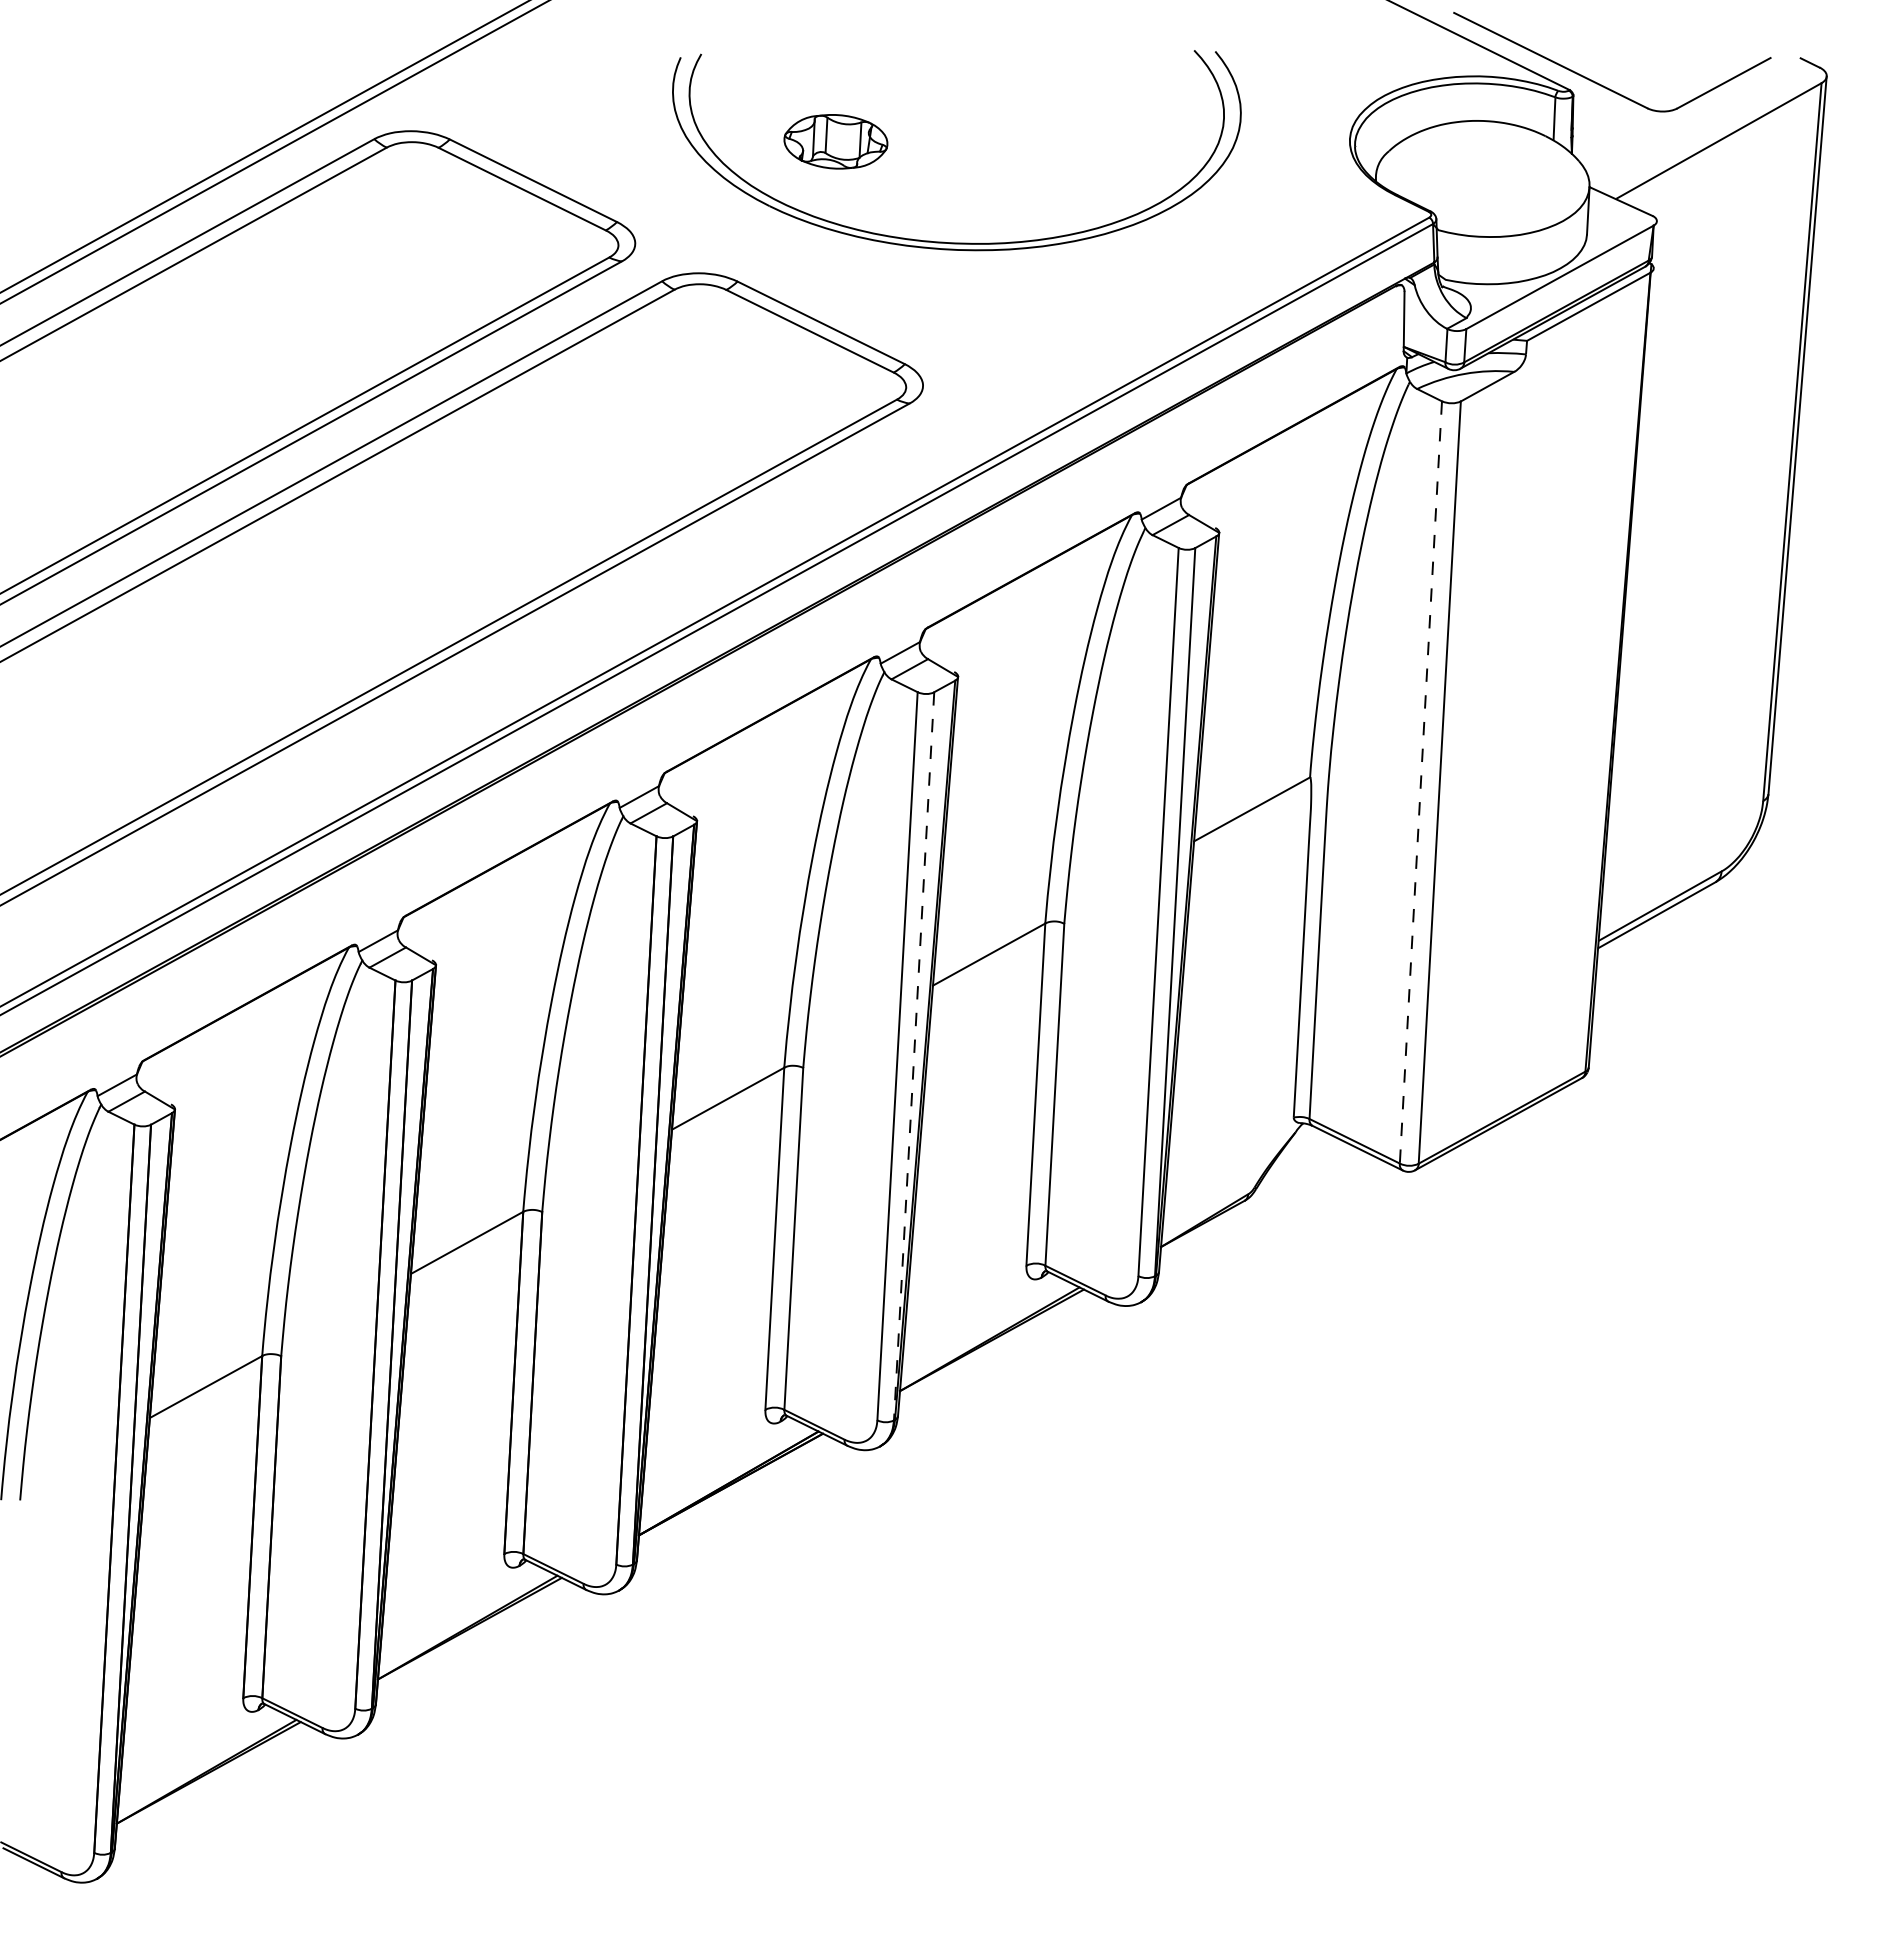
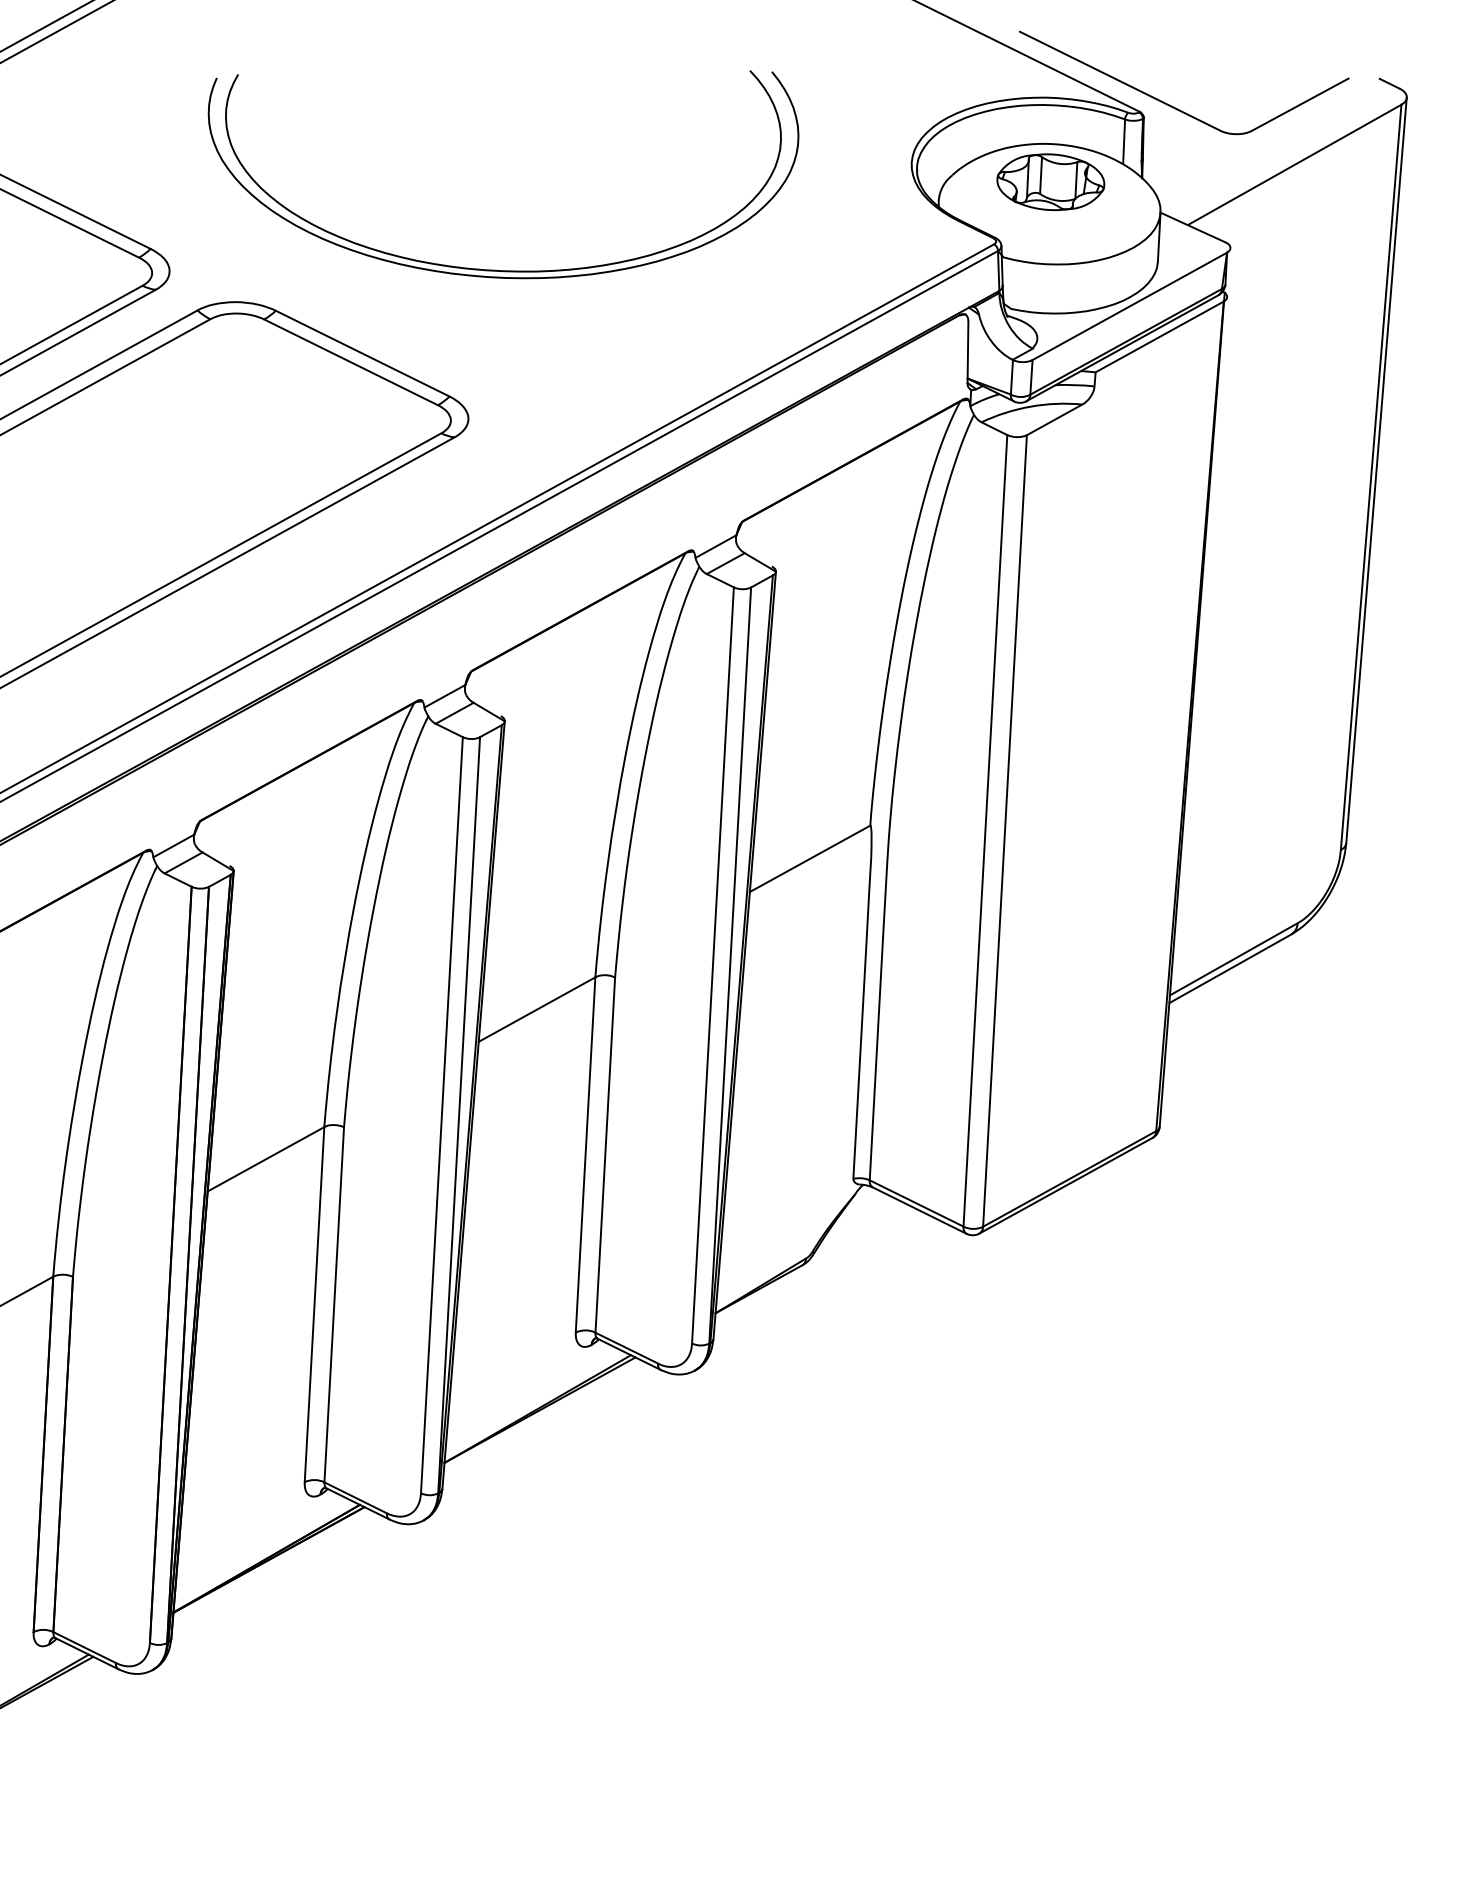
part: (835, 141) -> (1050, 181), moved
line: (1420, 782) -> (984, 830), dashed -> solid
line: (914, 1056) -> (459, 1115), dashed -> solid

